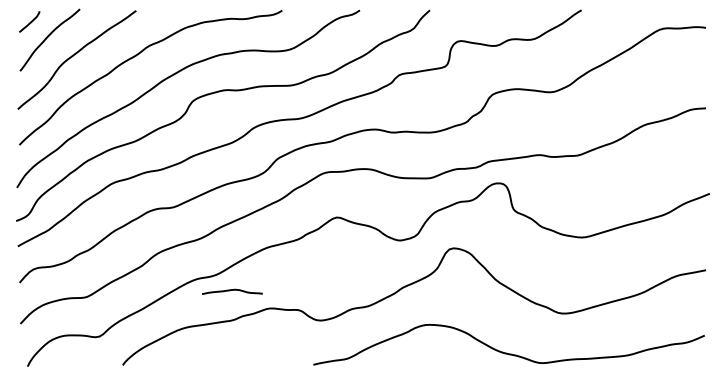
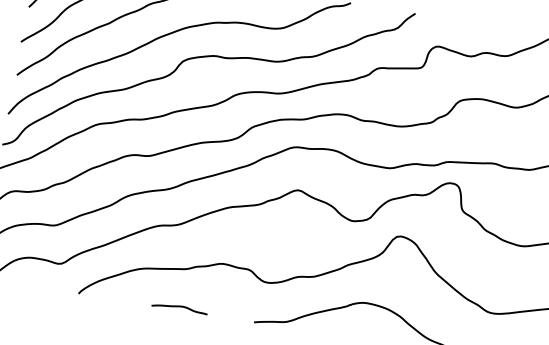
curve: (232, 290) -> (180, 306), moved

